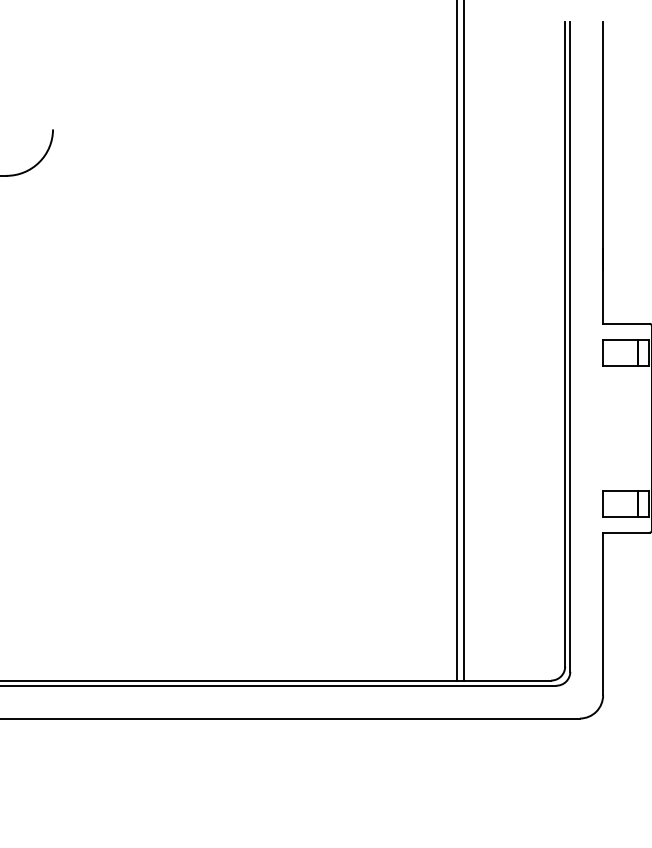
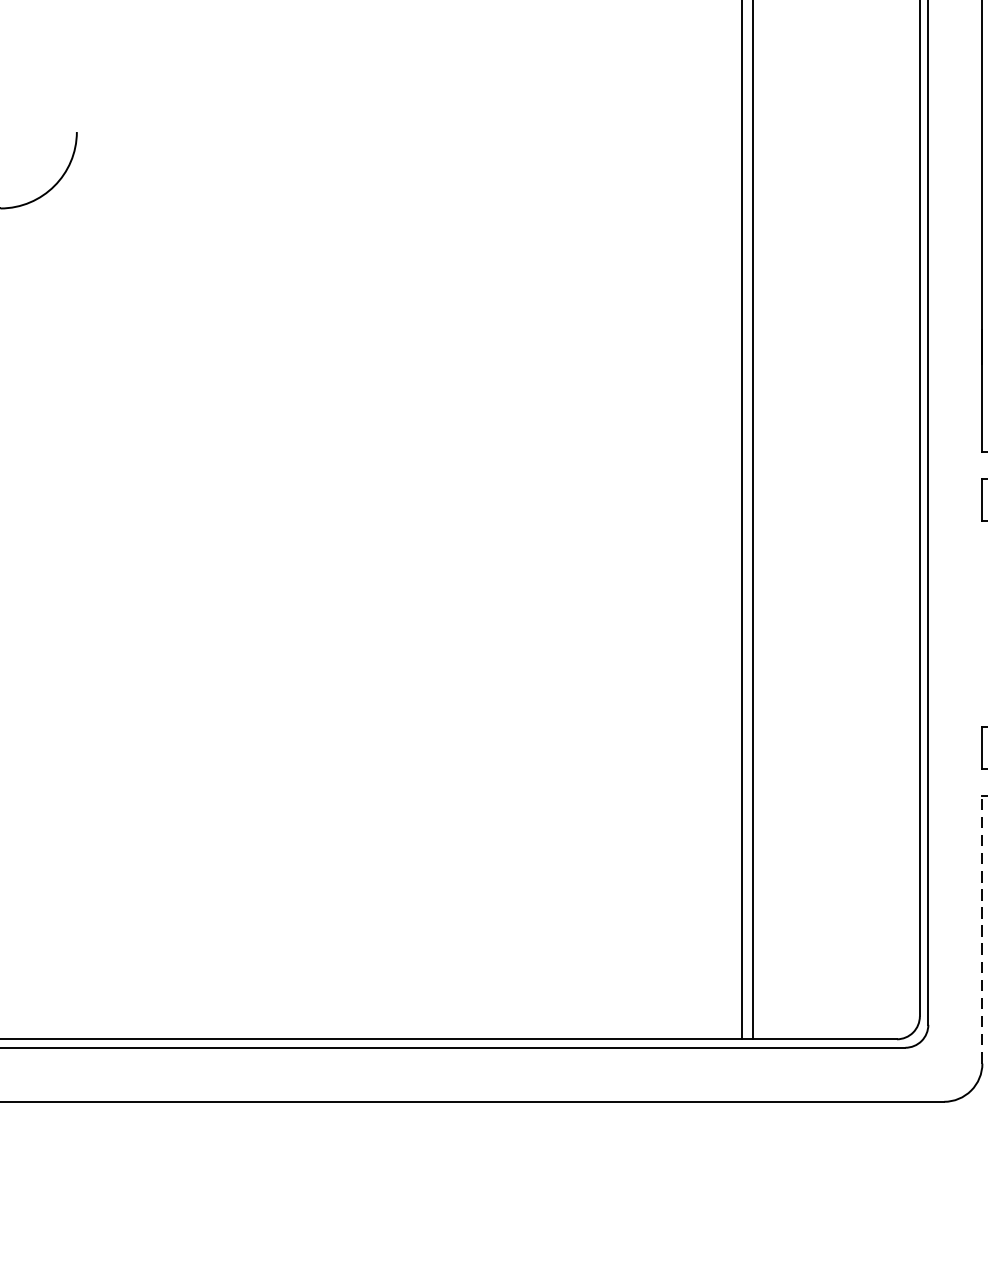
line: (603, 613) -> (982, 928), solid -> dashed

